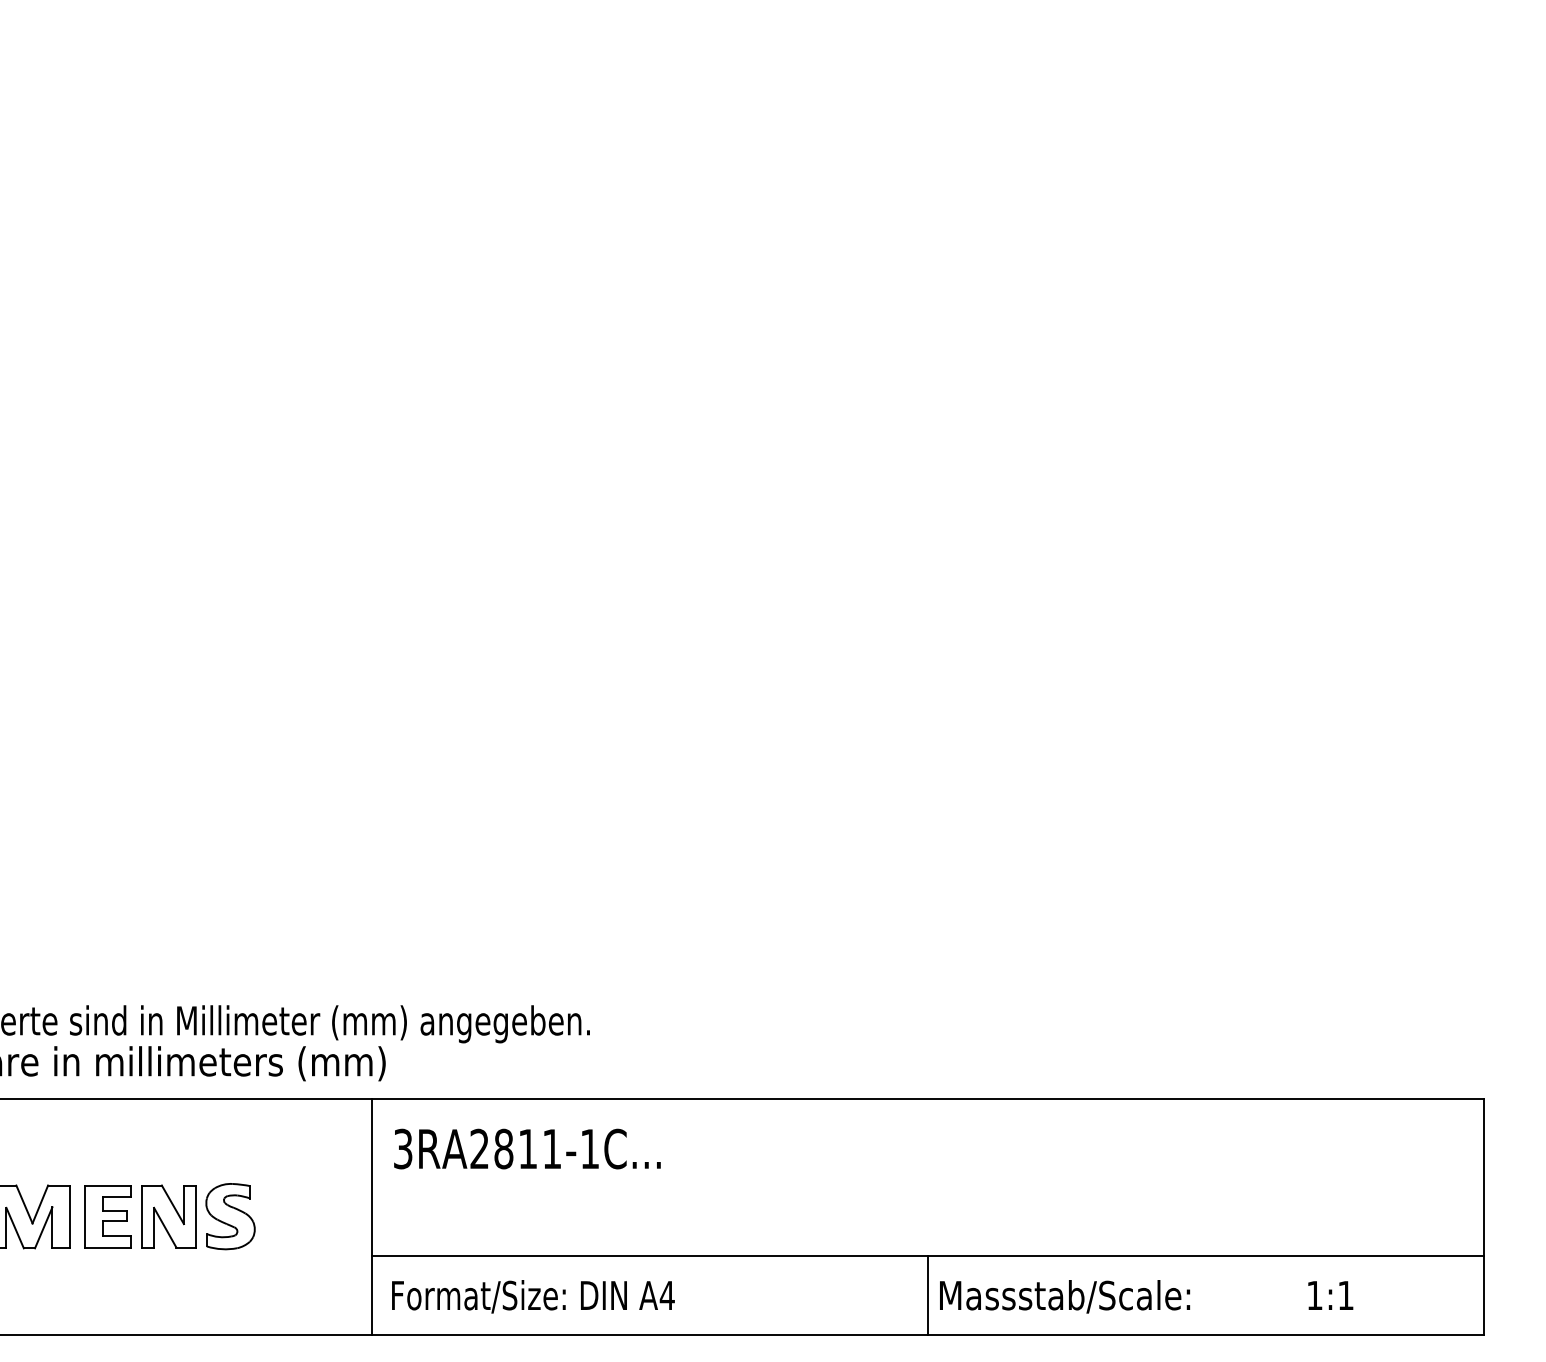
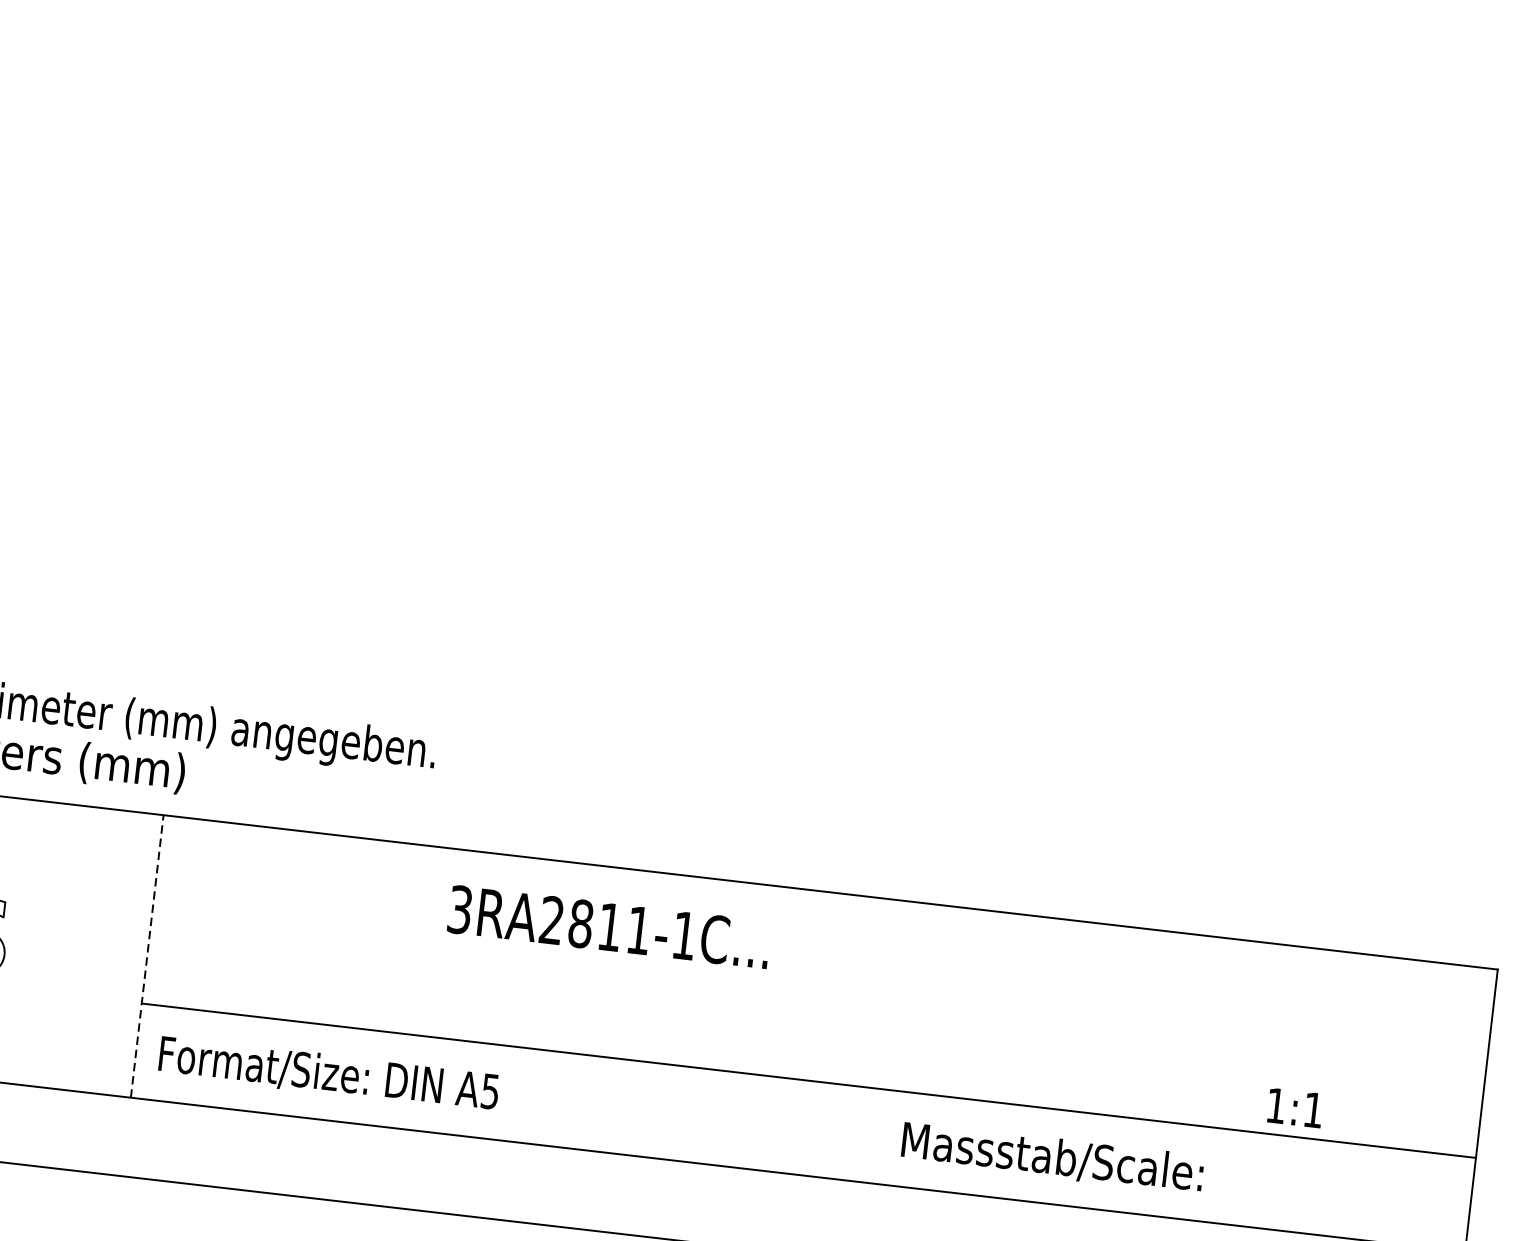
text: (527, 1148) -> (609, 926), moved
line: (372, 1217) -> (147, 956), solid -> dashed
text: (666, 1295) -> (489, 1091), A4 -> A5
line: (928, 1295) -> (803, 1127), removed
text: (1330, 1295) -> (1295, 1107), moved
text: (1065, 1296) -> (1053, 1157), moved

